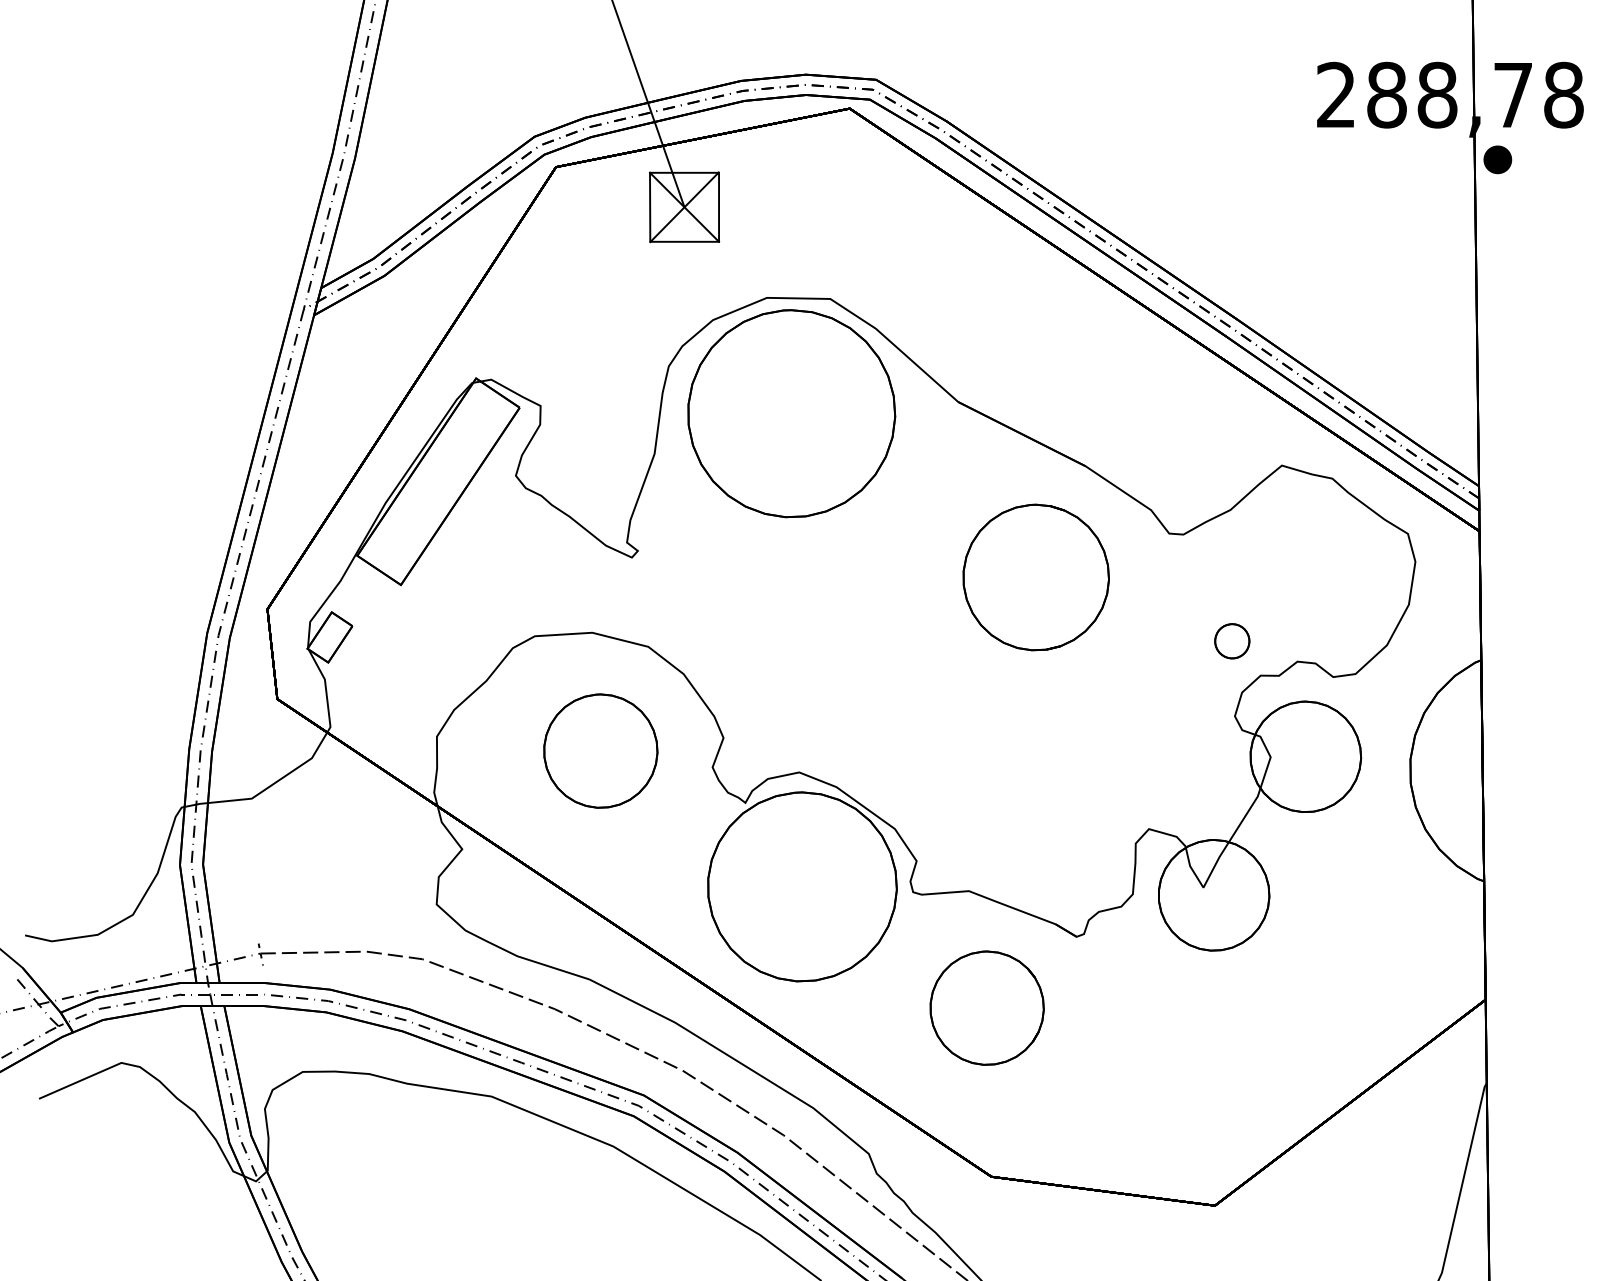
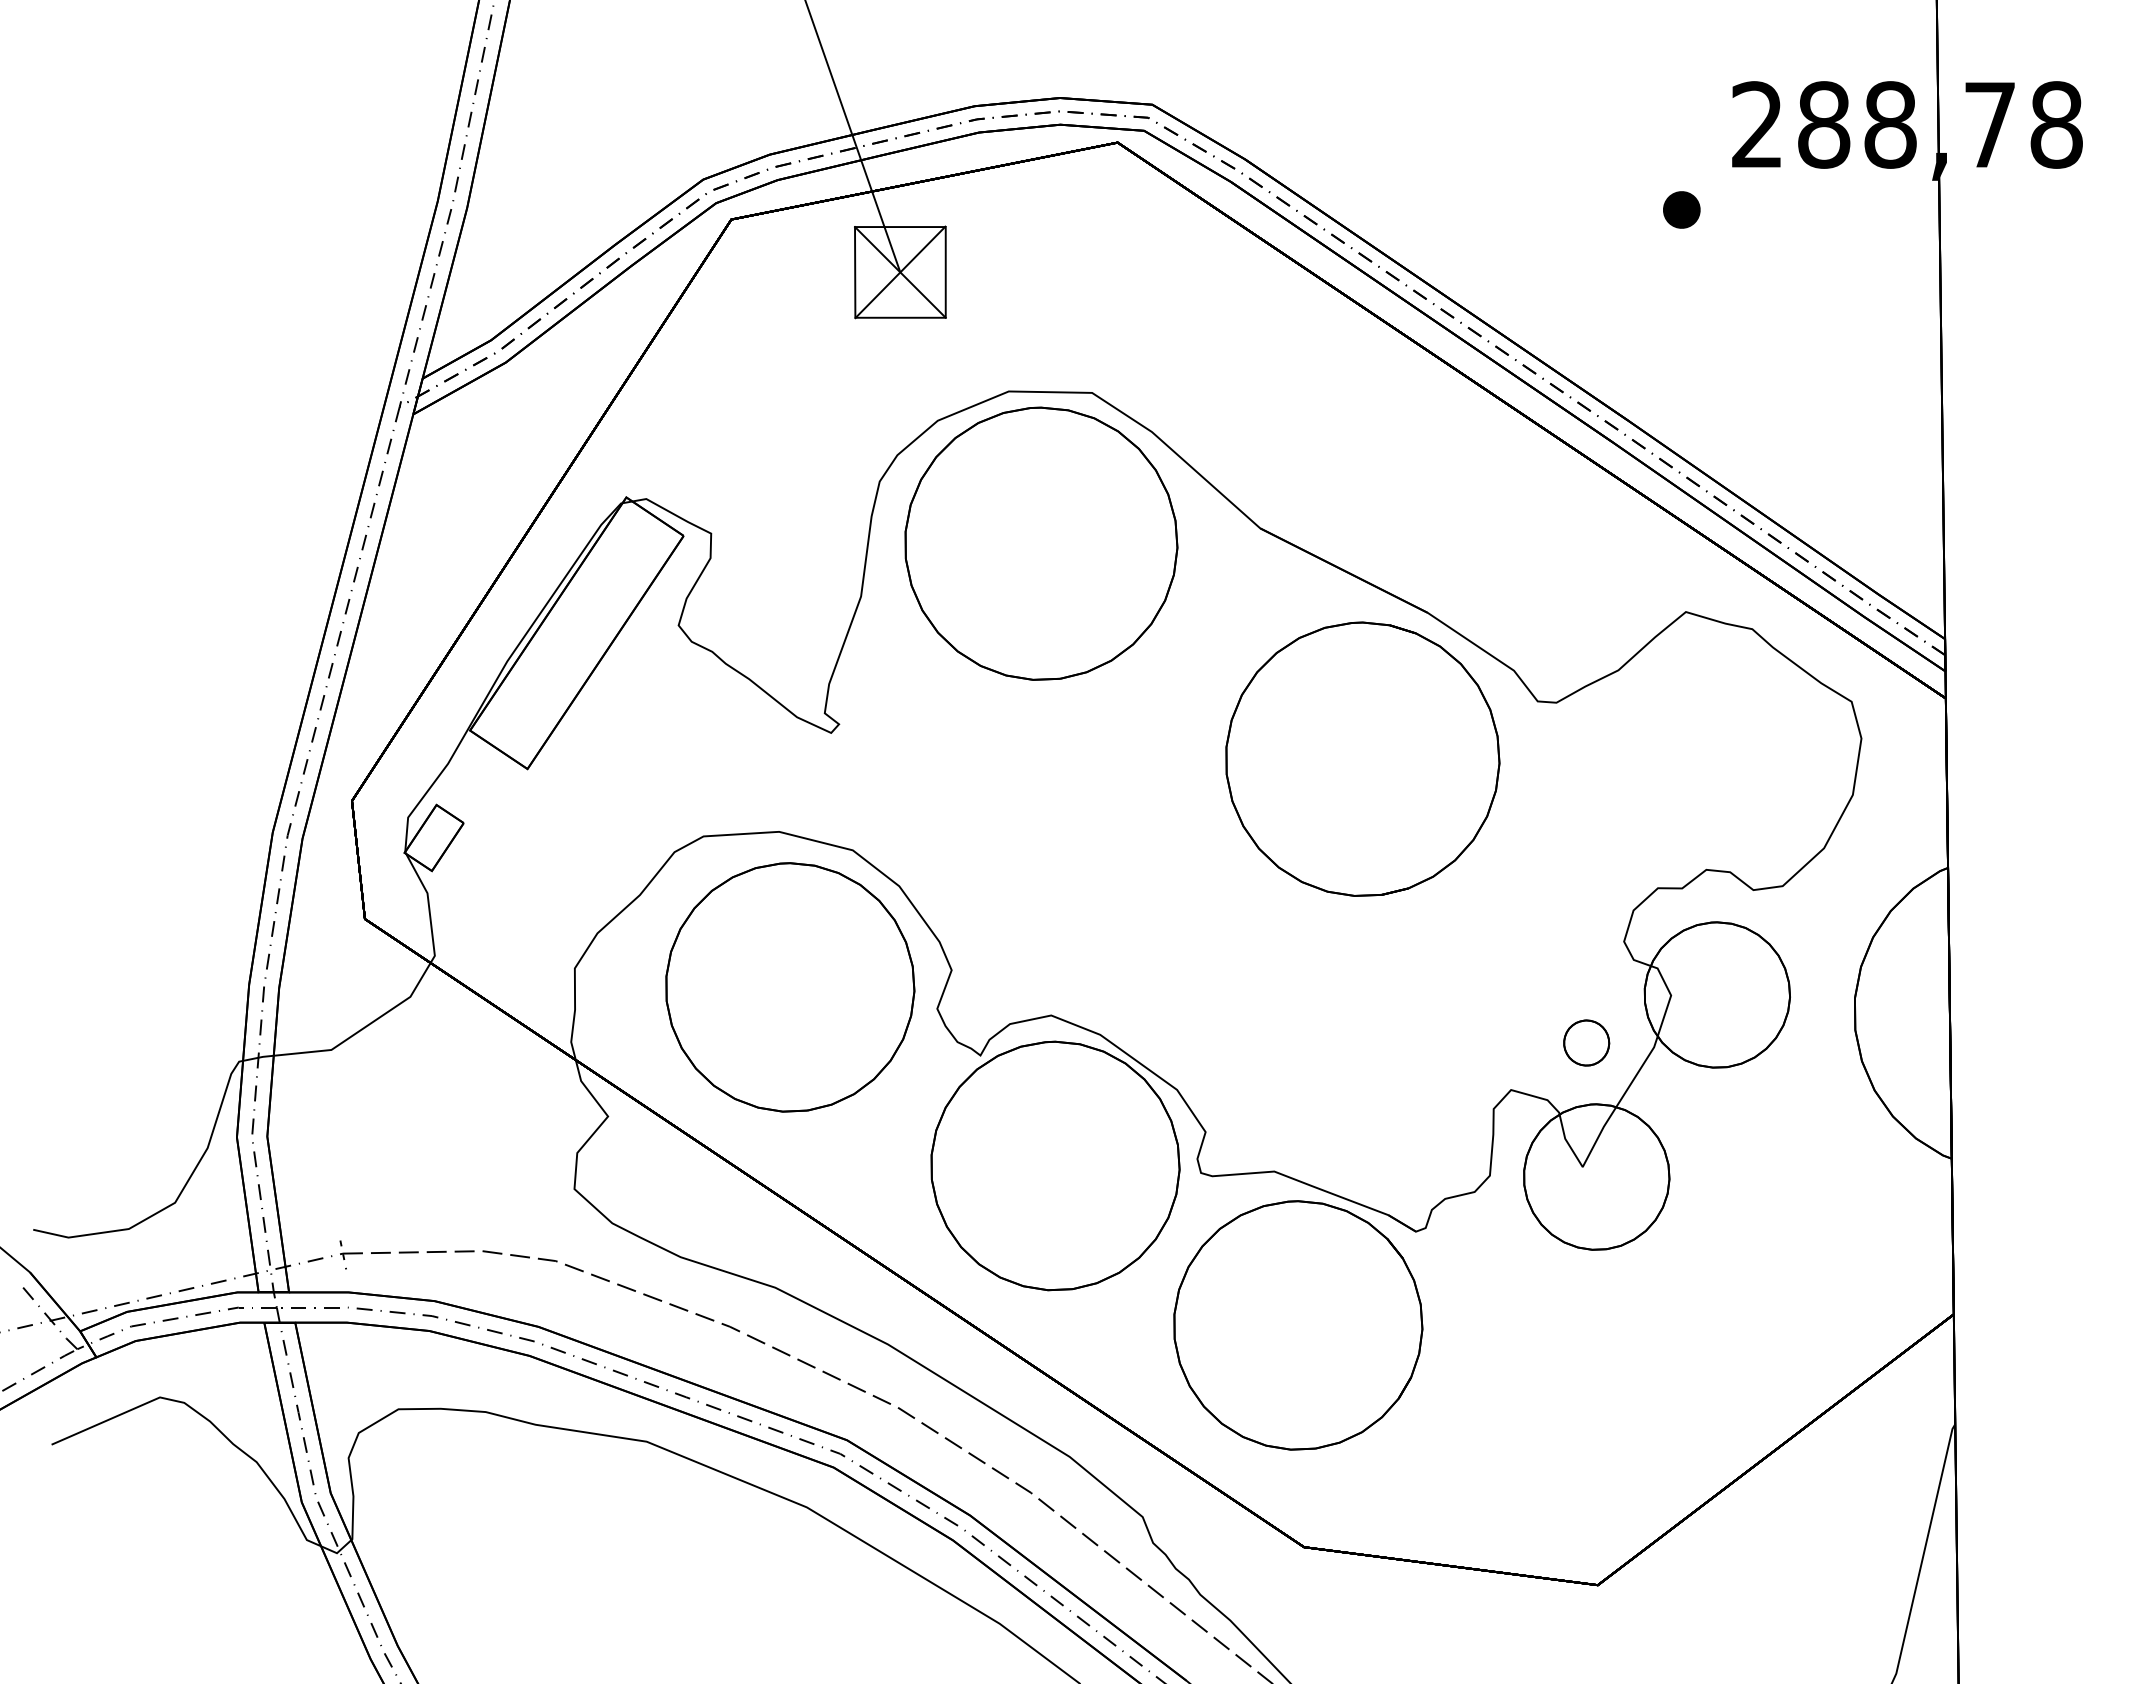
part: (1497, 159) -> (1681, 209), moved
part: (1035, 576) -> (1362, 758), size x1.43
part: (1232, 640) -> (1586, 1042), moved
part: (600, 751) -> (790, 987), size x1.67
part: (987, 1008) -> (1298, 1325), size x1.67

